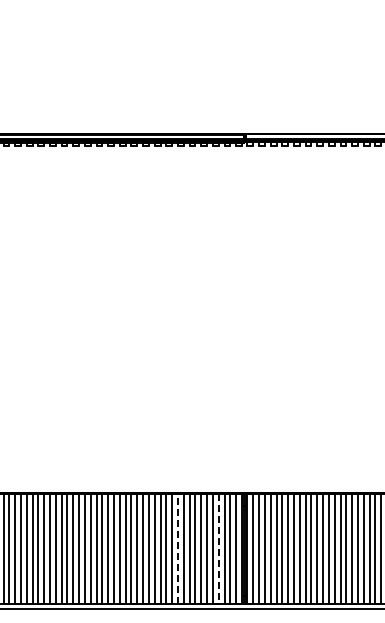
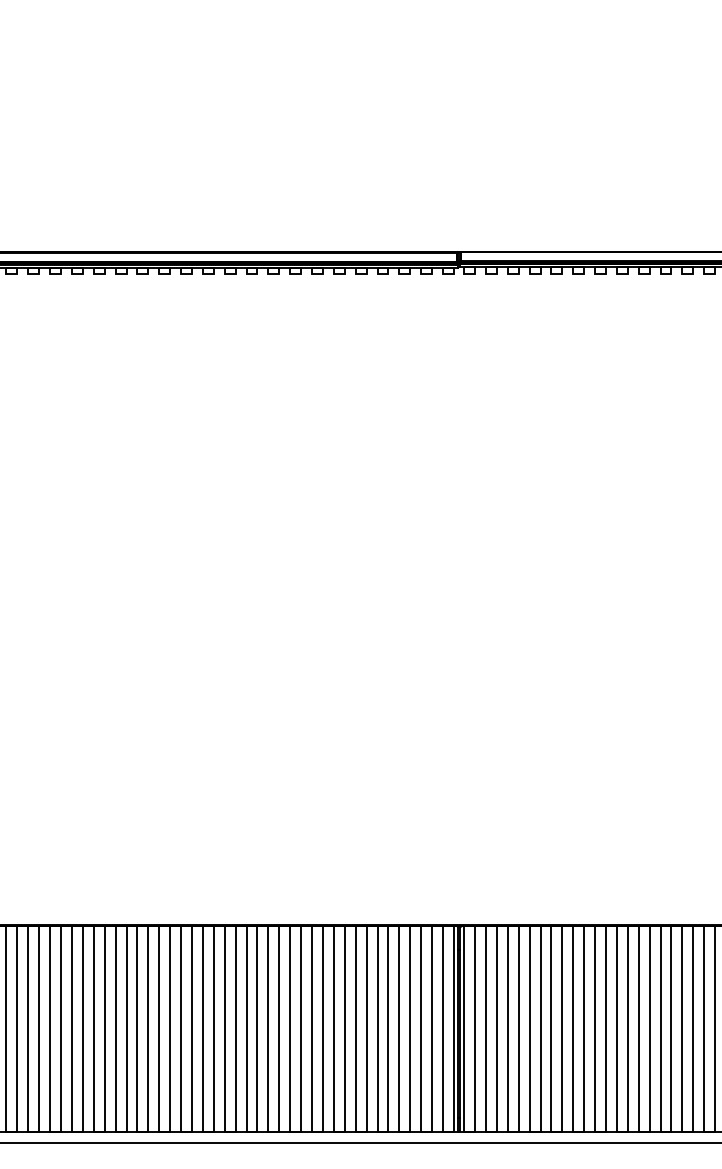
line: (178, 548) -> (334, 1029), dashed -> solid
line: (218, 548) -> (409, 1029), dashed -> solid

